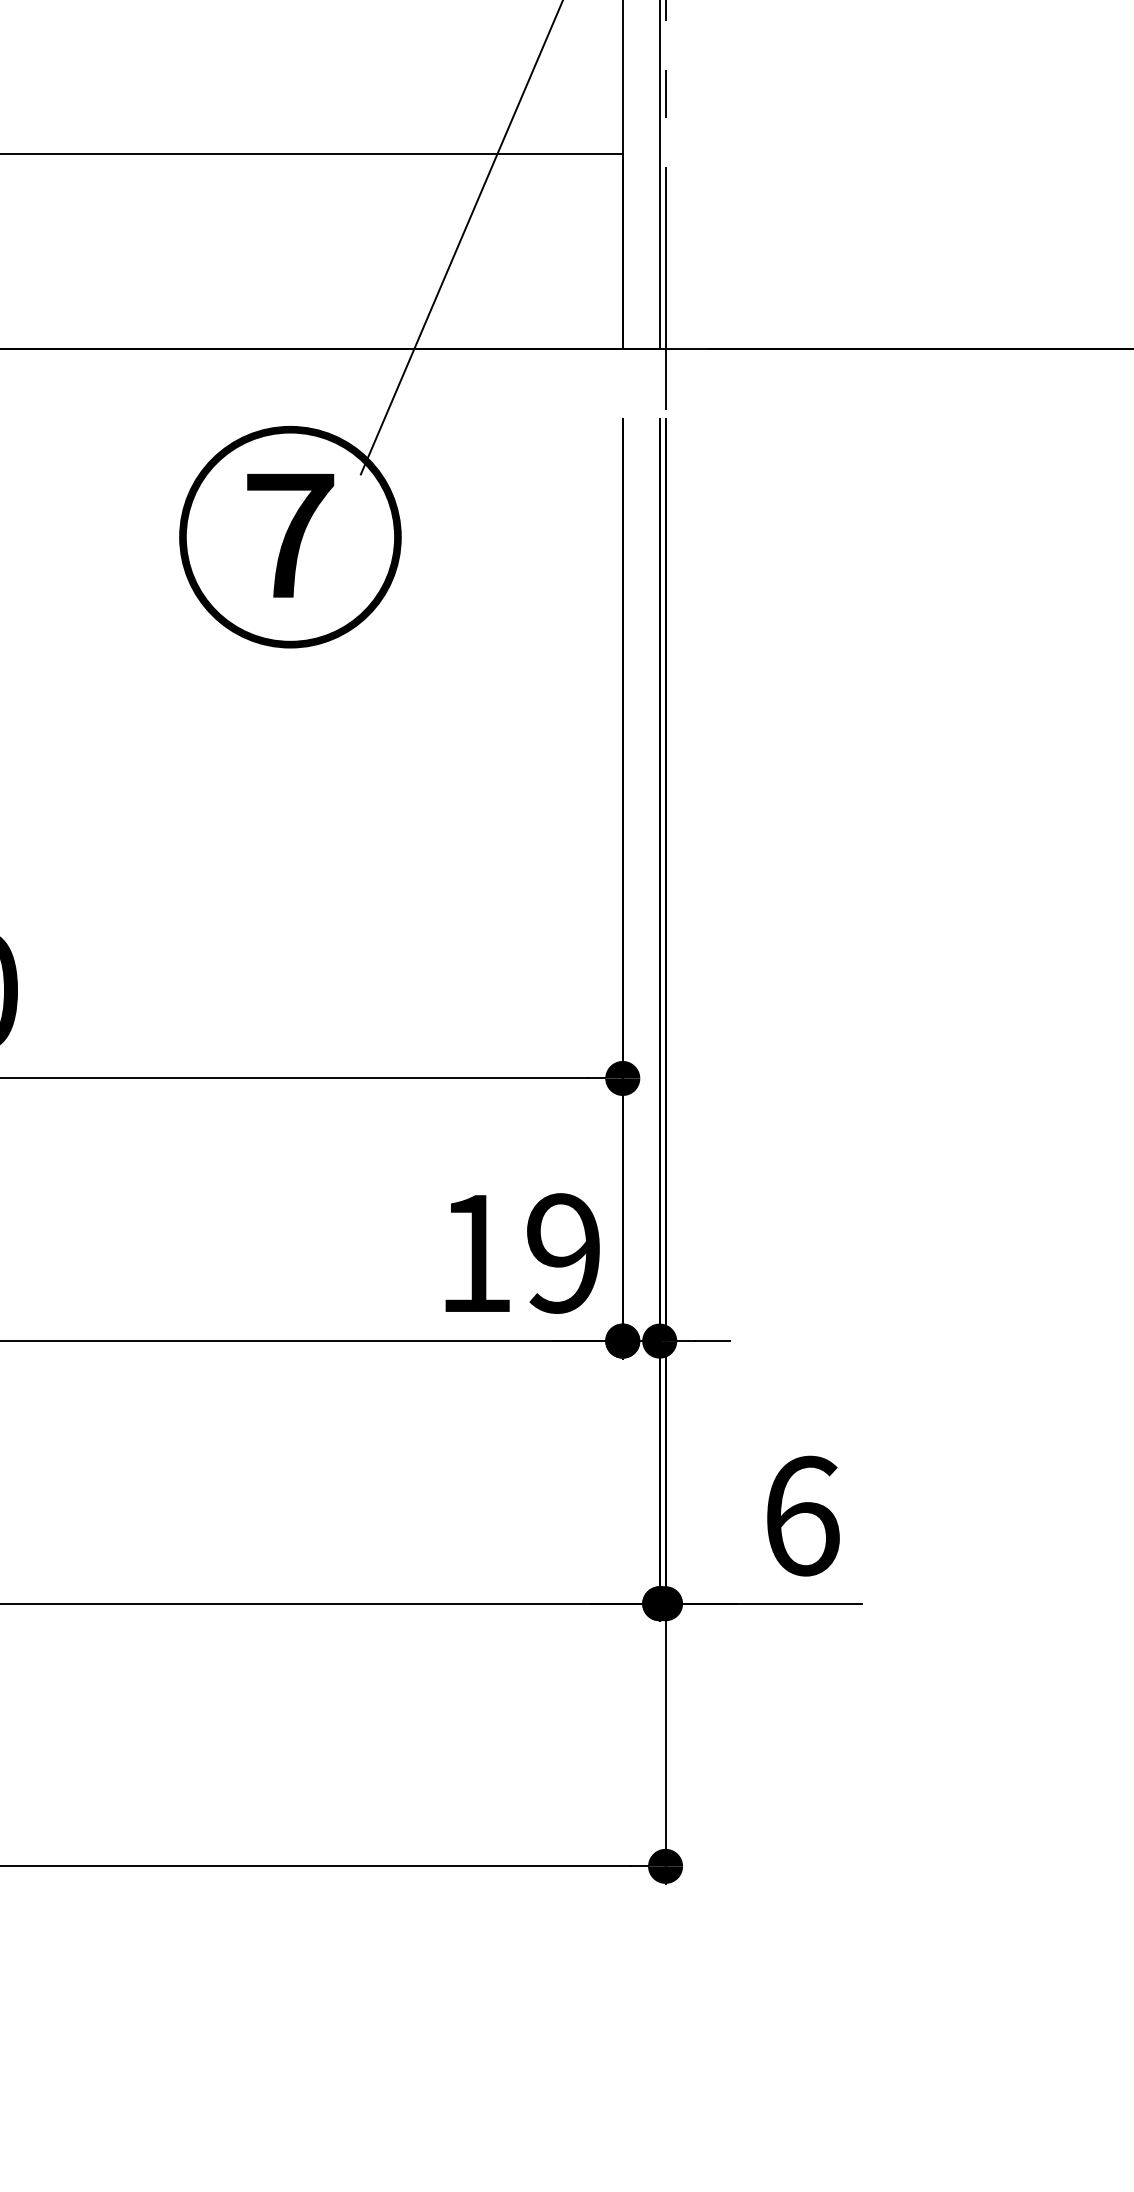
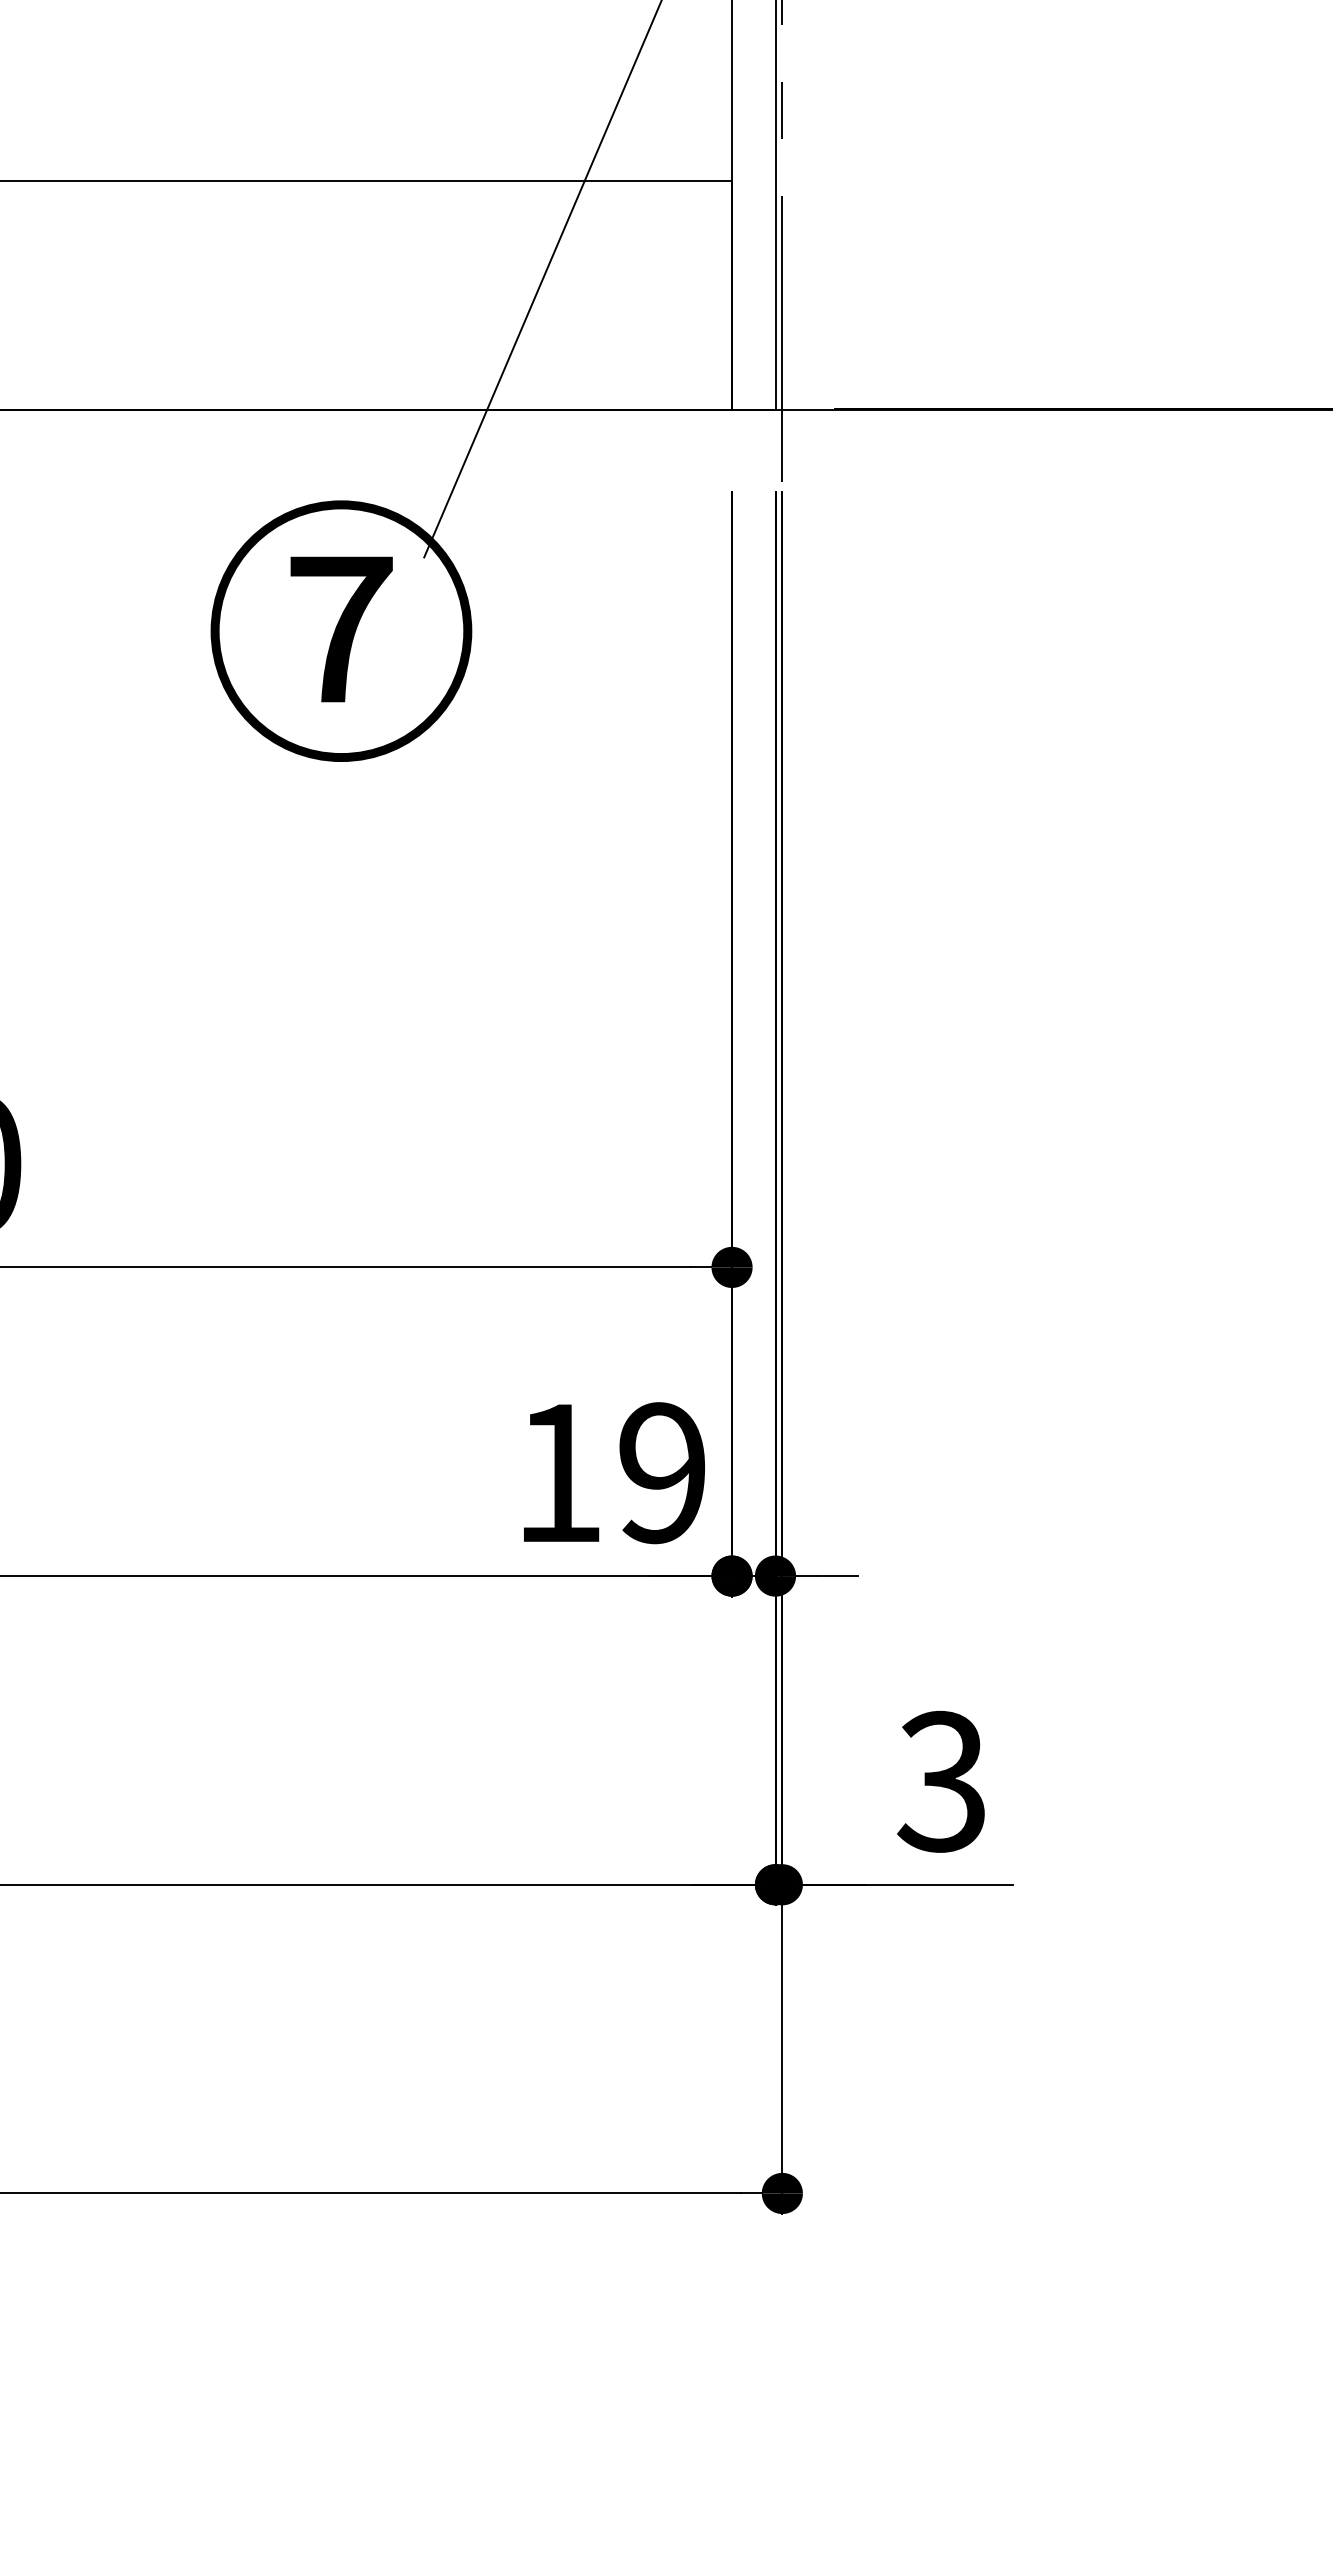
text: (801, 1515) -> (942, 1781), 6 -> 3

